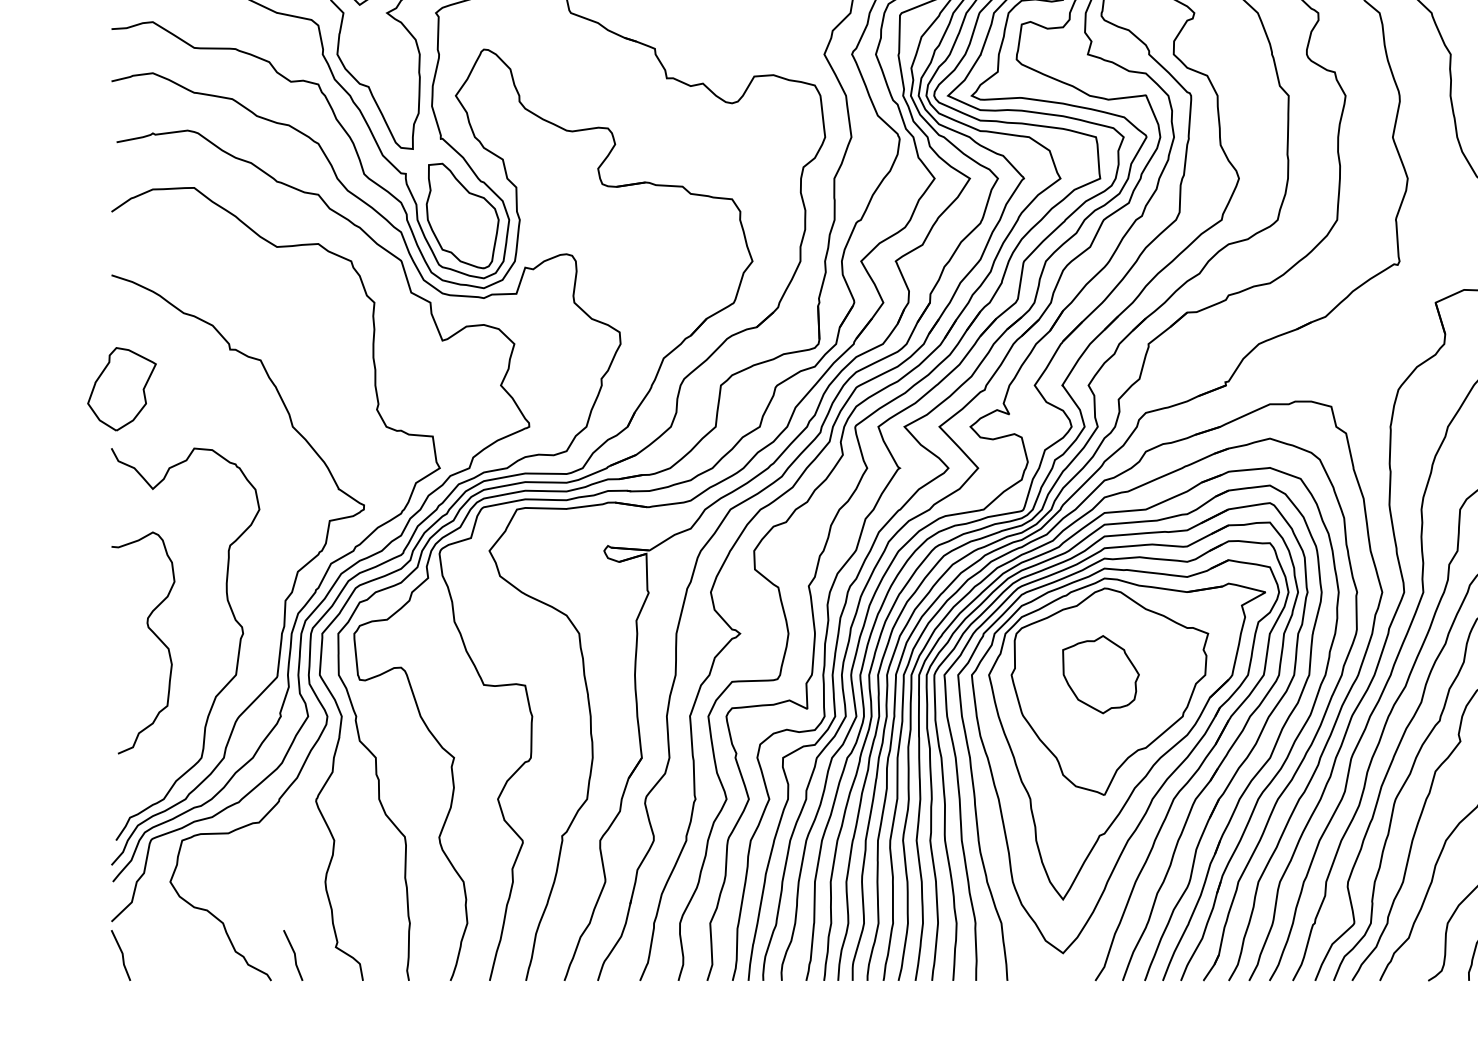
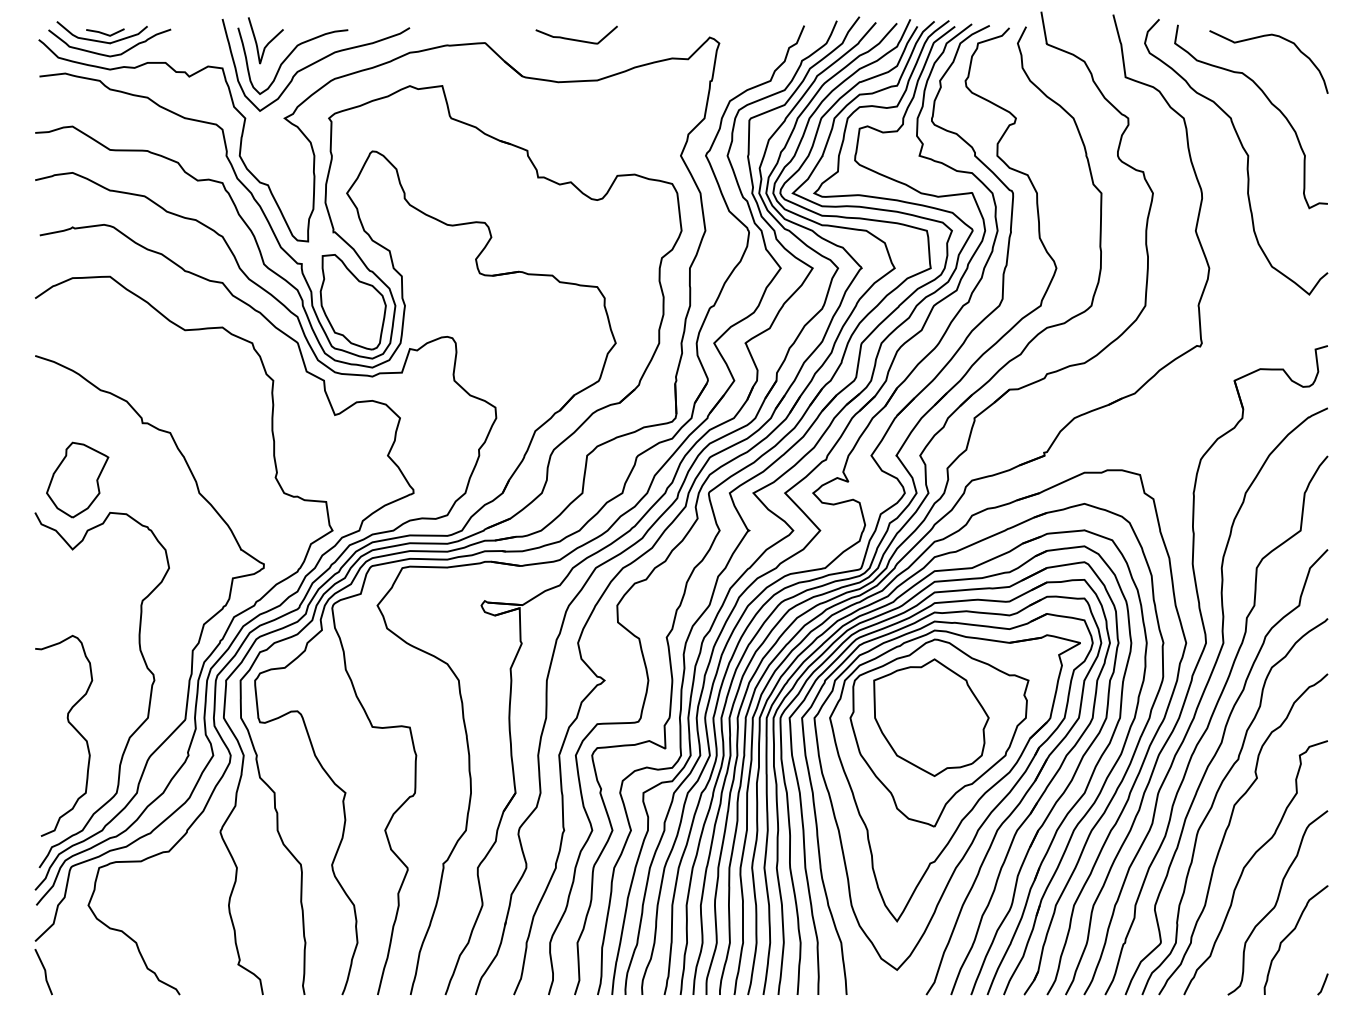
part: (121, 388) -> (77, 479), moved
curve: (152, 633) -> (72, 727), moved
part: (1101, 674) -> (931, 717), size x1.67
line: (294, 956) -> (200, 972), removed

